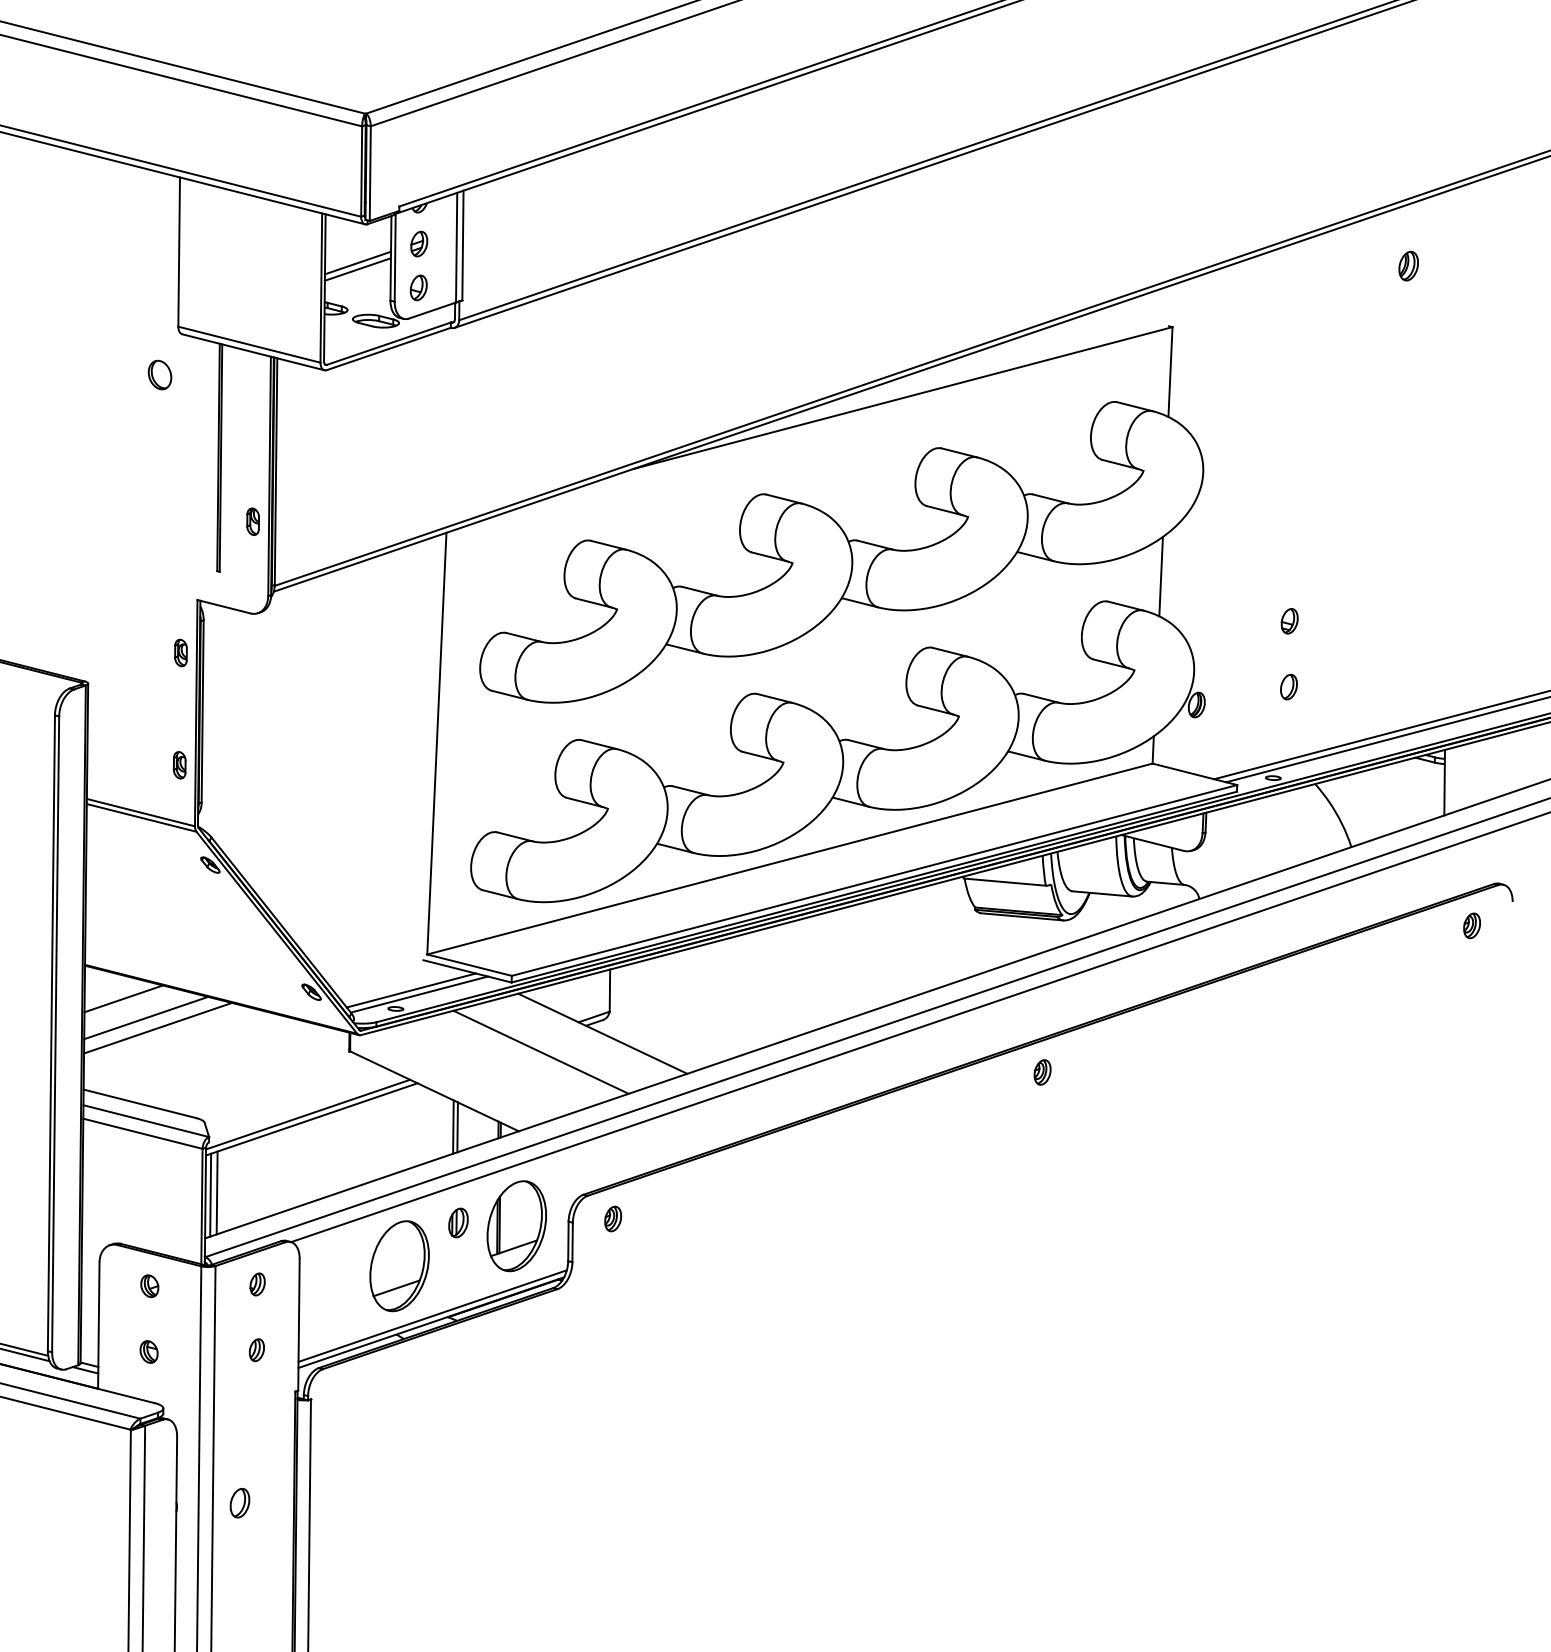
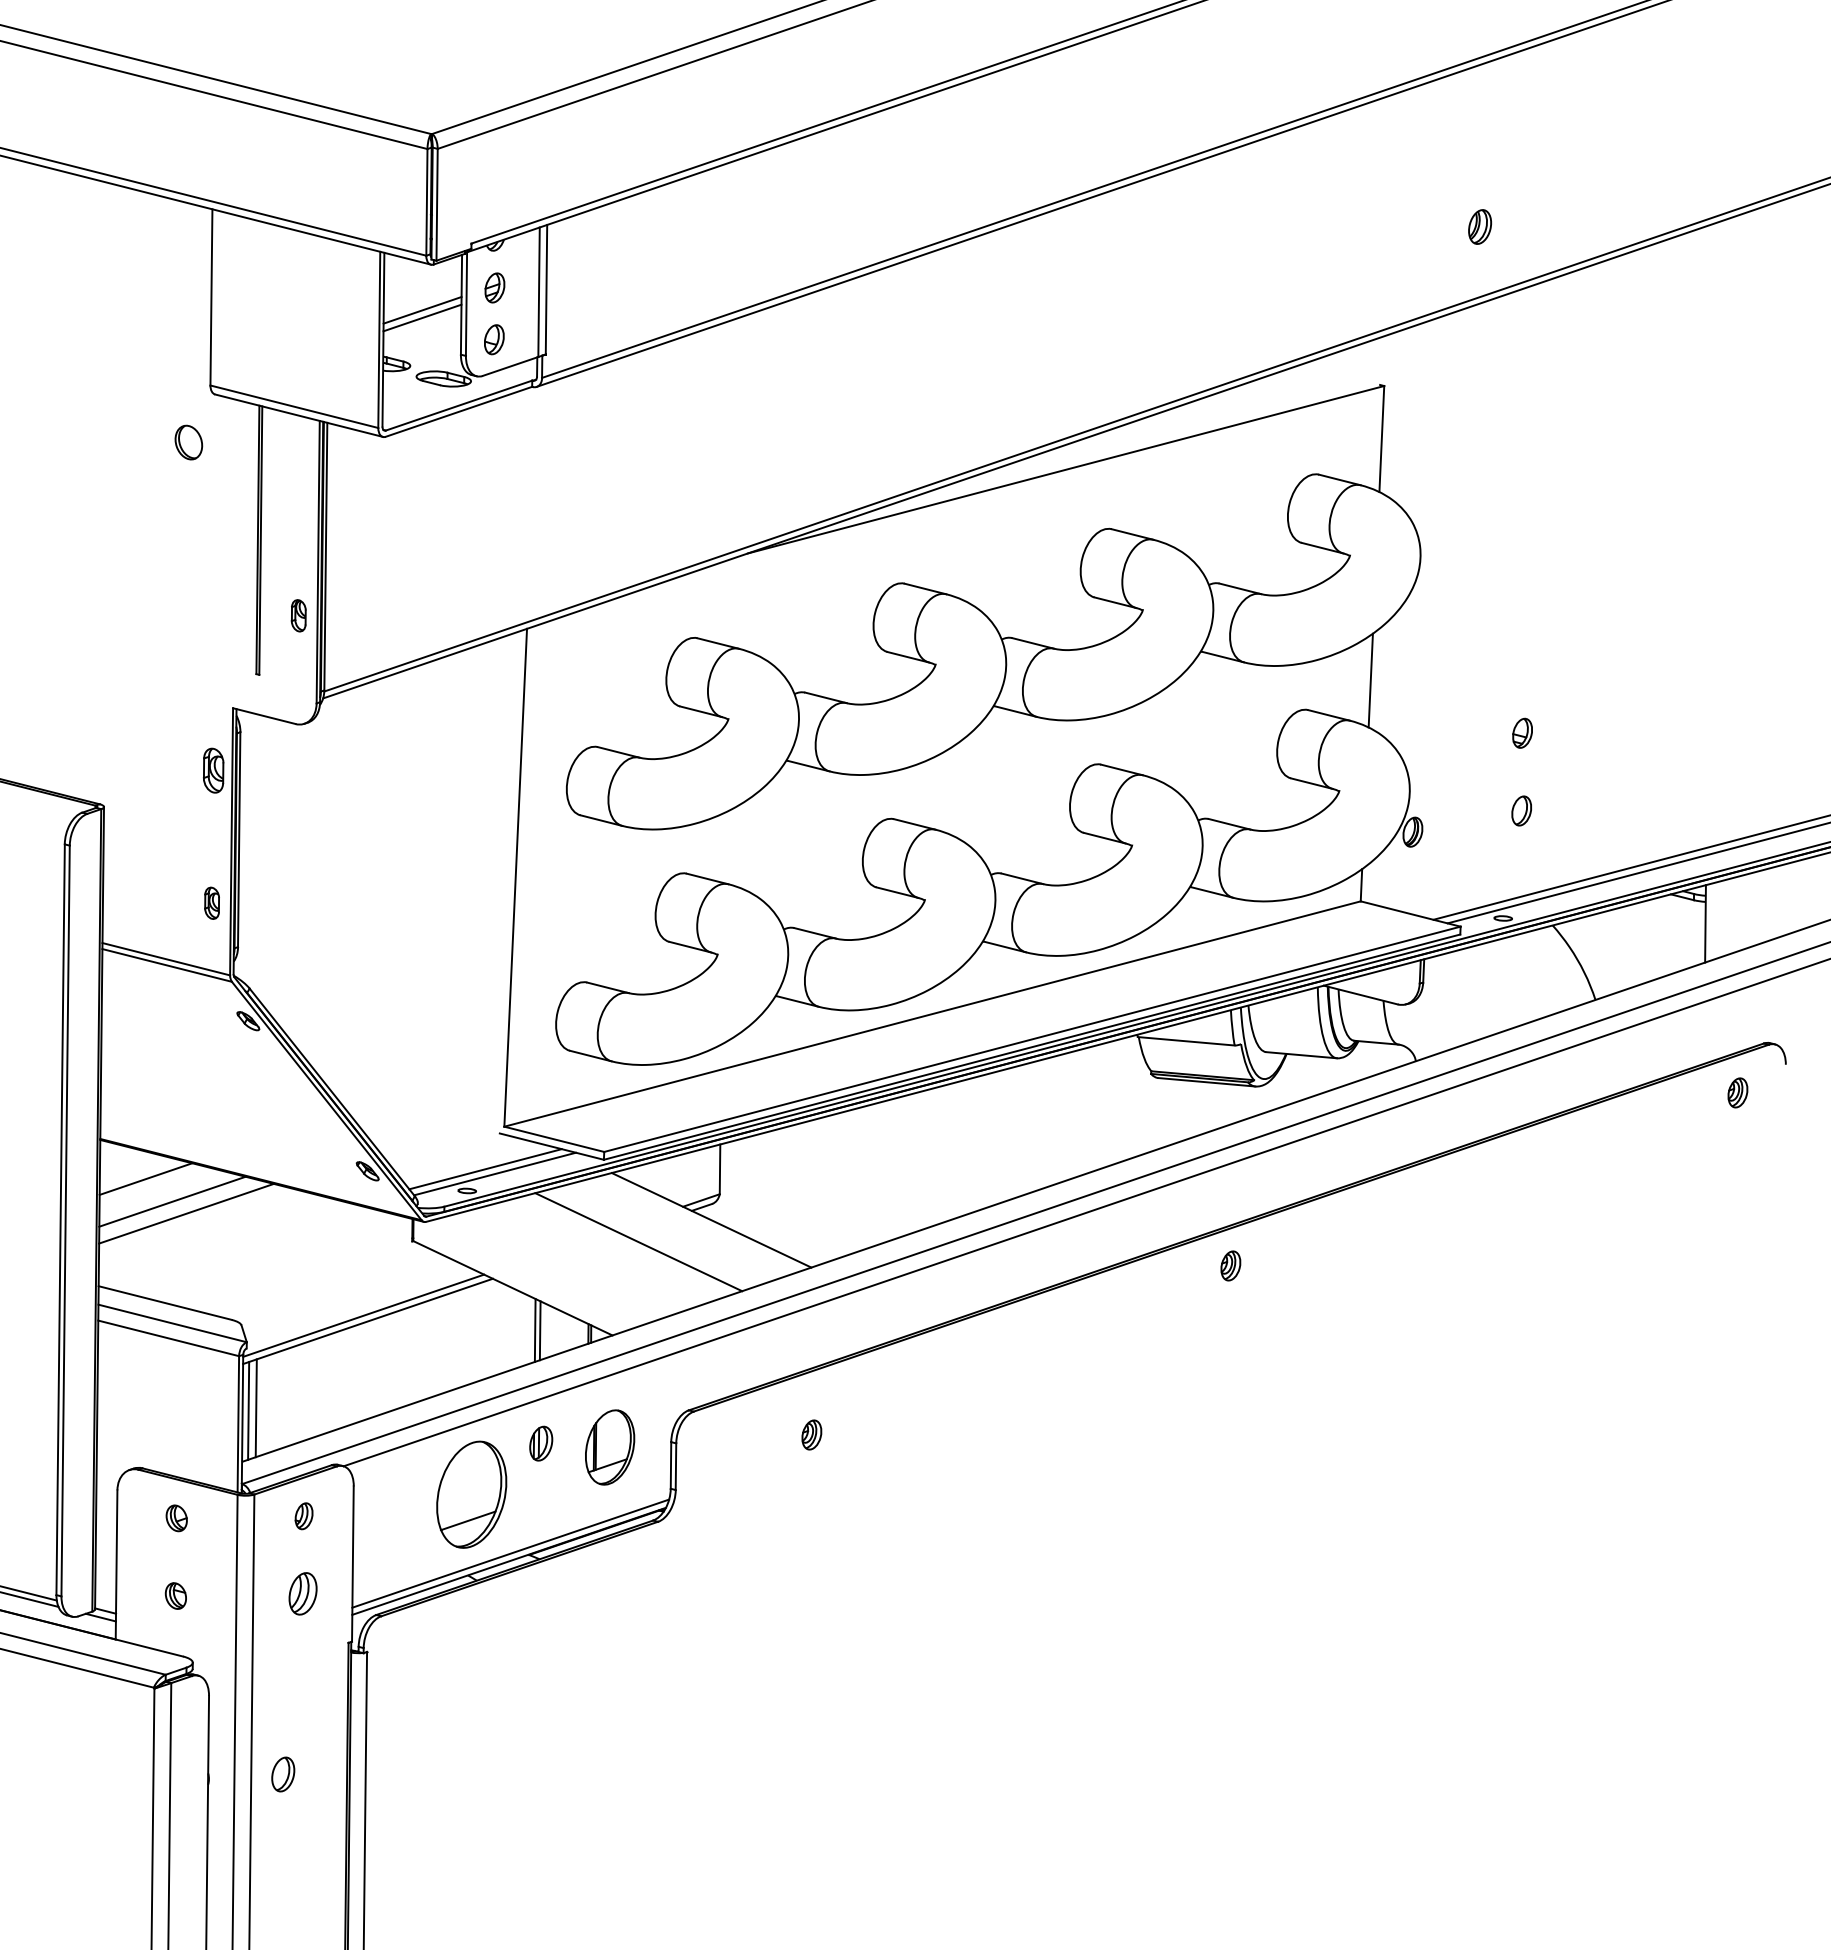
part: (1409, 265) -> (1480, 226), moved
part: (180, 652) -> (213, 770), size x1.4
part: (612, 1218) -> (811, 1434), moved
part: (516, 1226) -> (609, 1447), size x0.7
part: (257, 1349) -> (303, 1593), size x1.6

